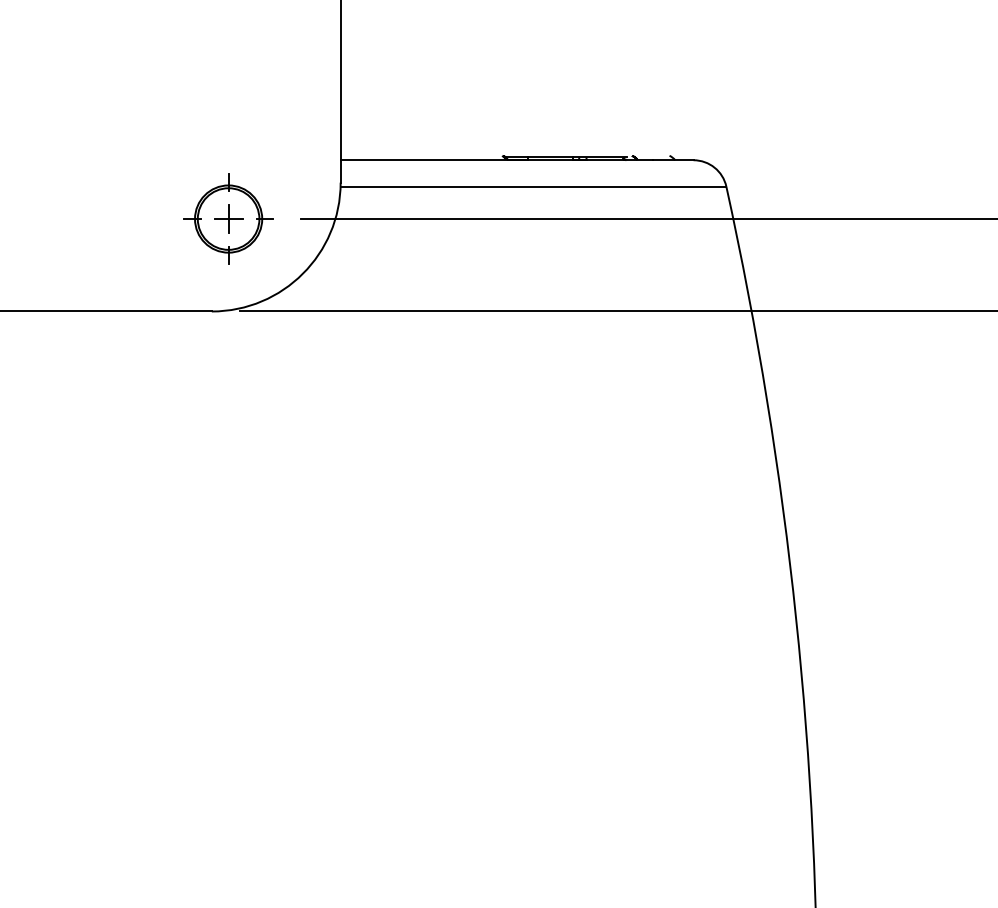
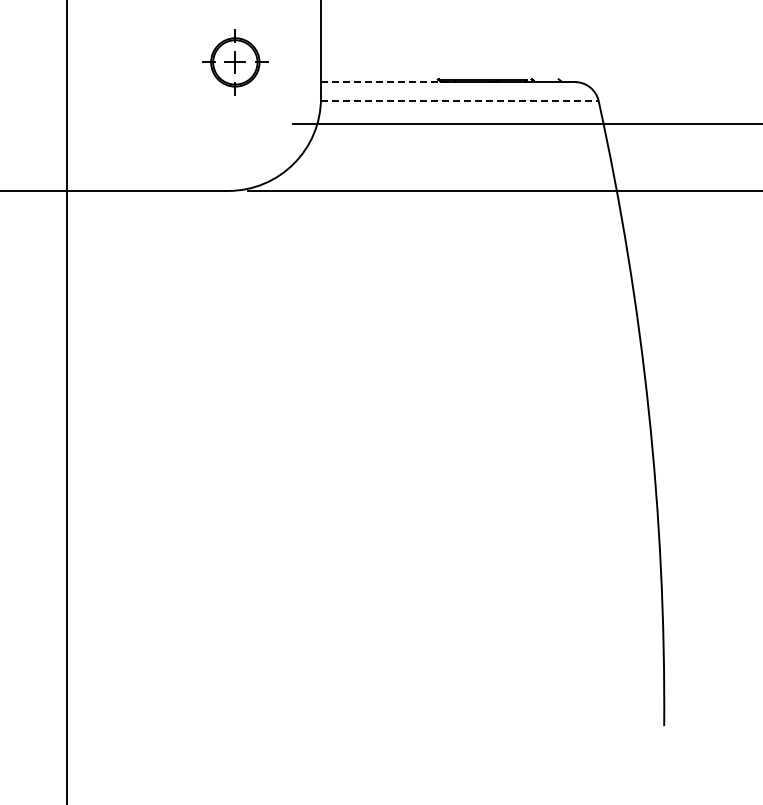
line: (433, 160) -> (387, 82), solid -> dashed
line: (533, 187) -> (459, 101), solid -> dashed
part: (228, 219) -> (235, 62), moved

